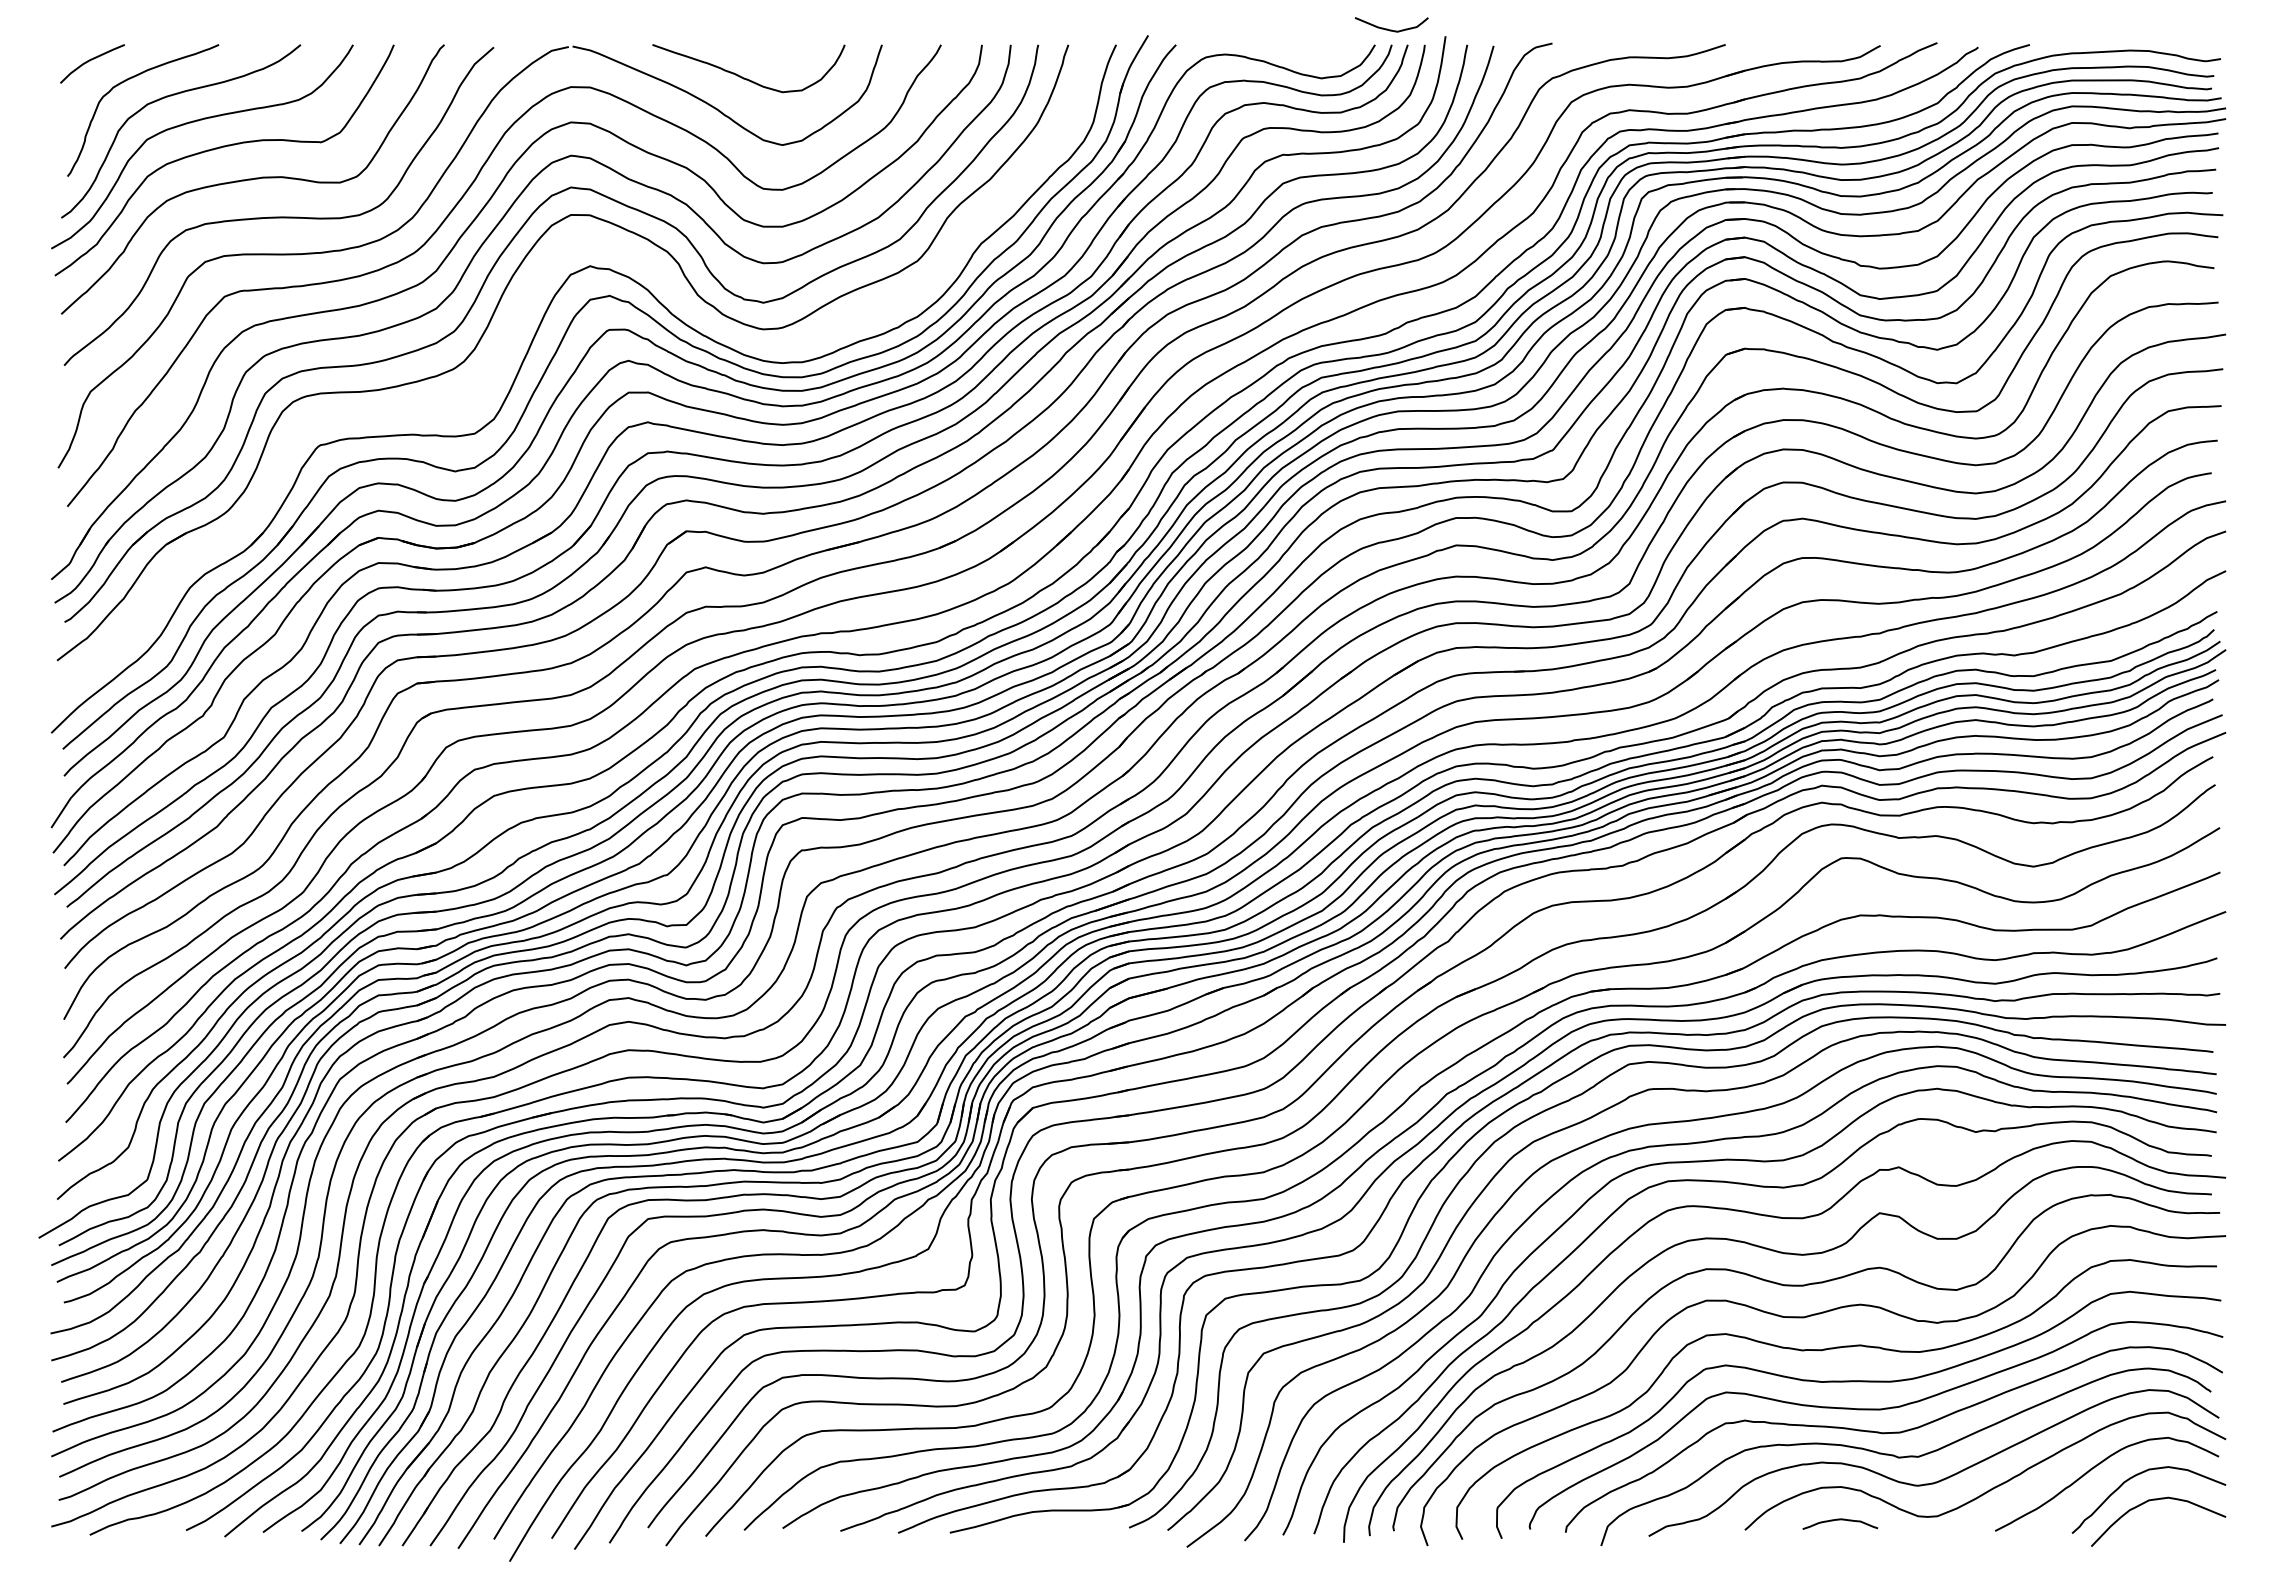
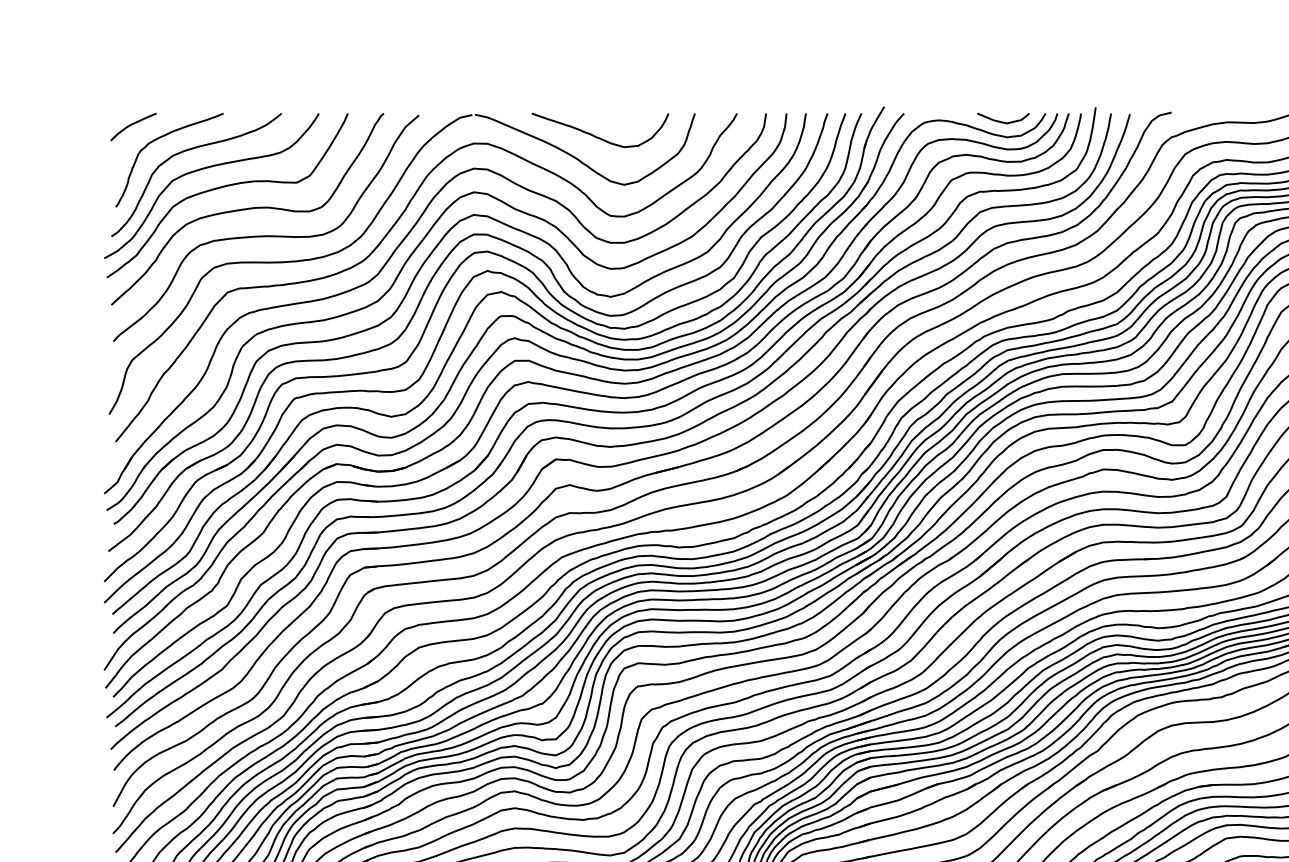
curve: (1391, 29) -> (1003, 121), moved
part: (504, 347) -> (426, 328), added

